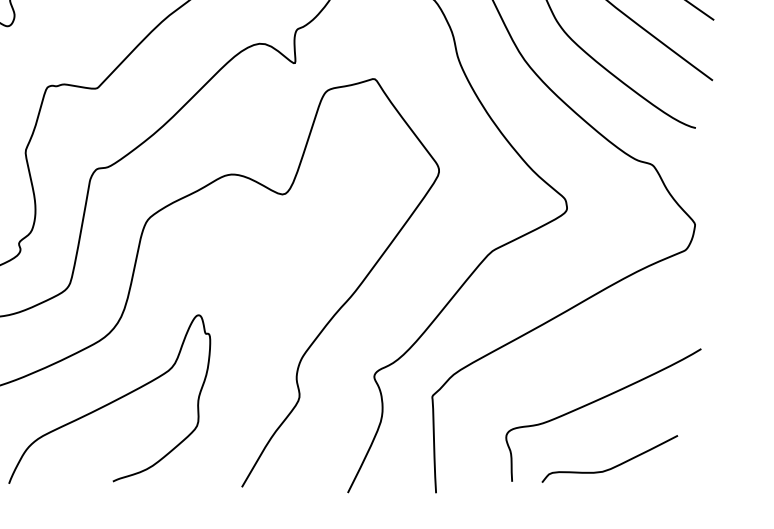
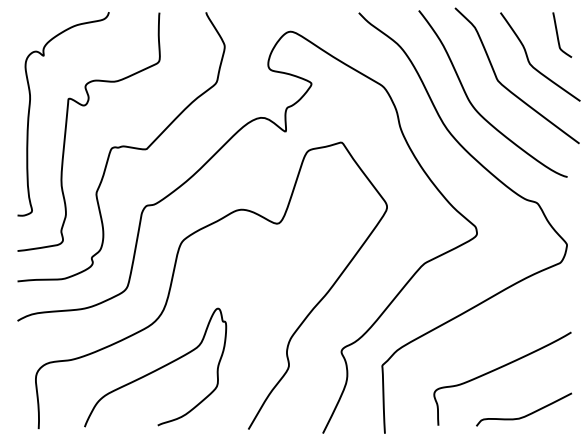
curve: (613, 465) -> (526, 414), moved

